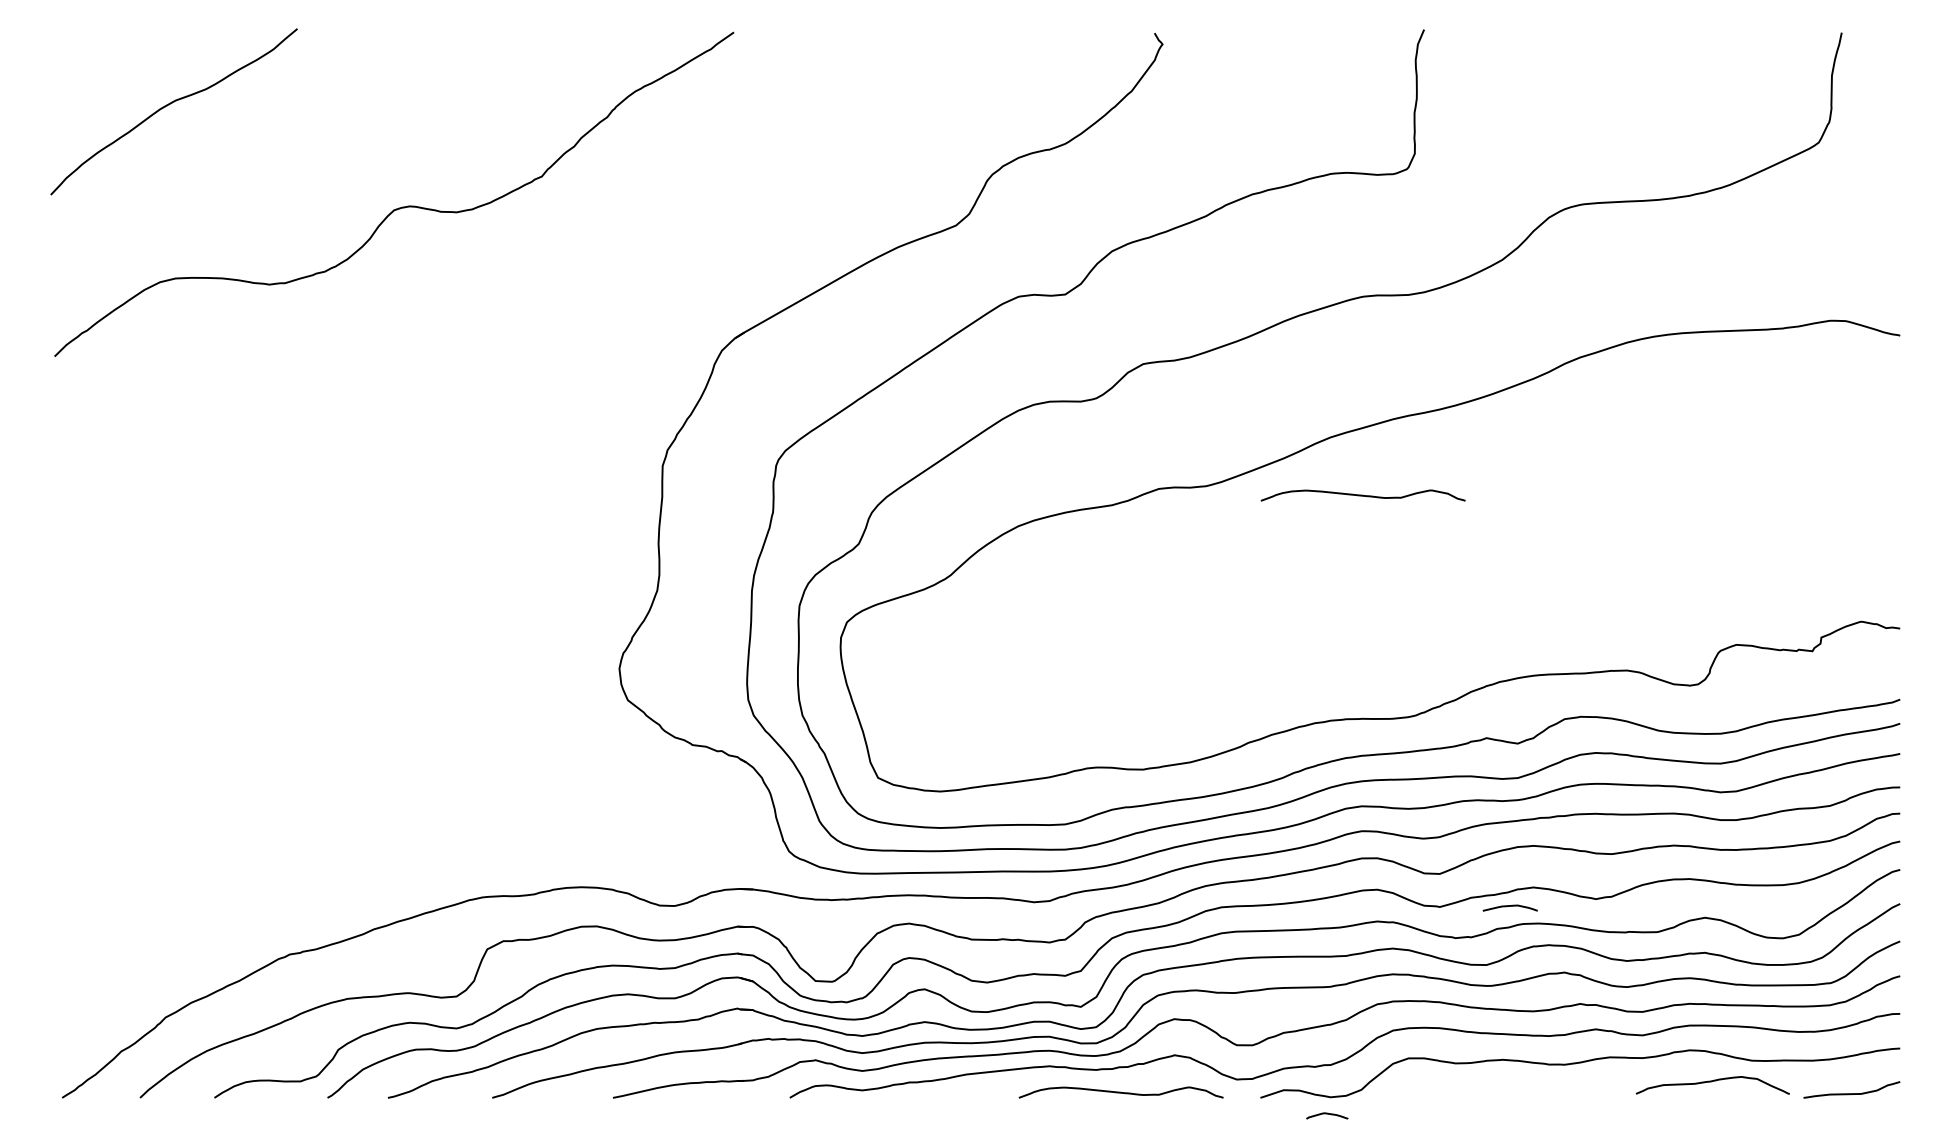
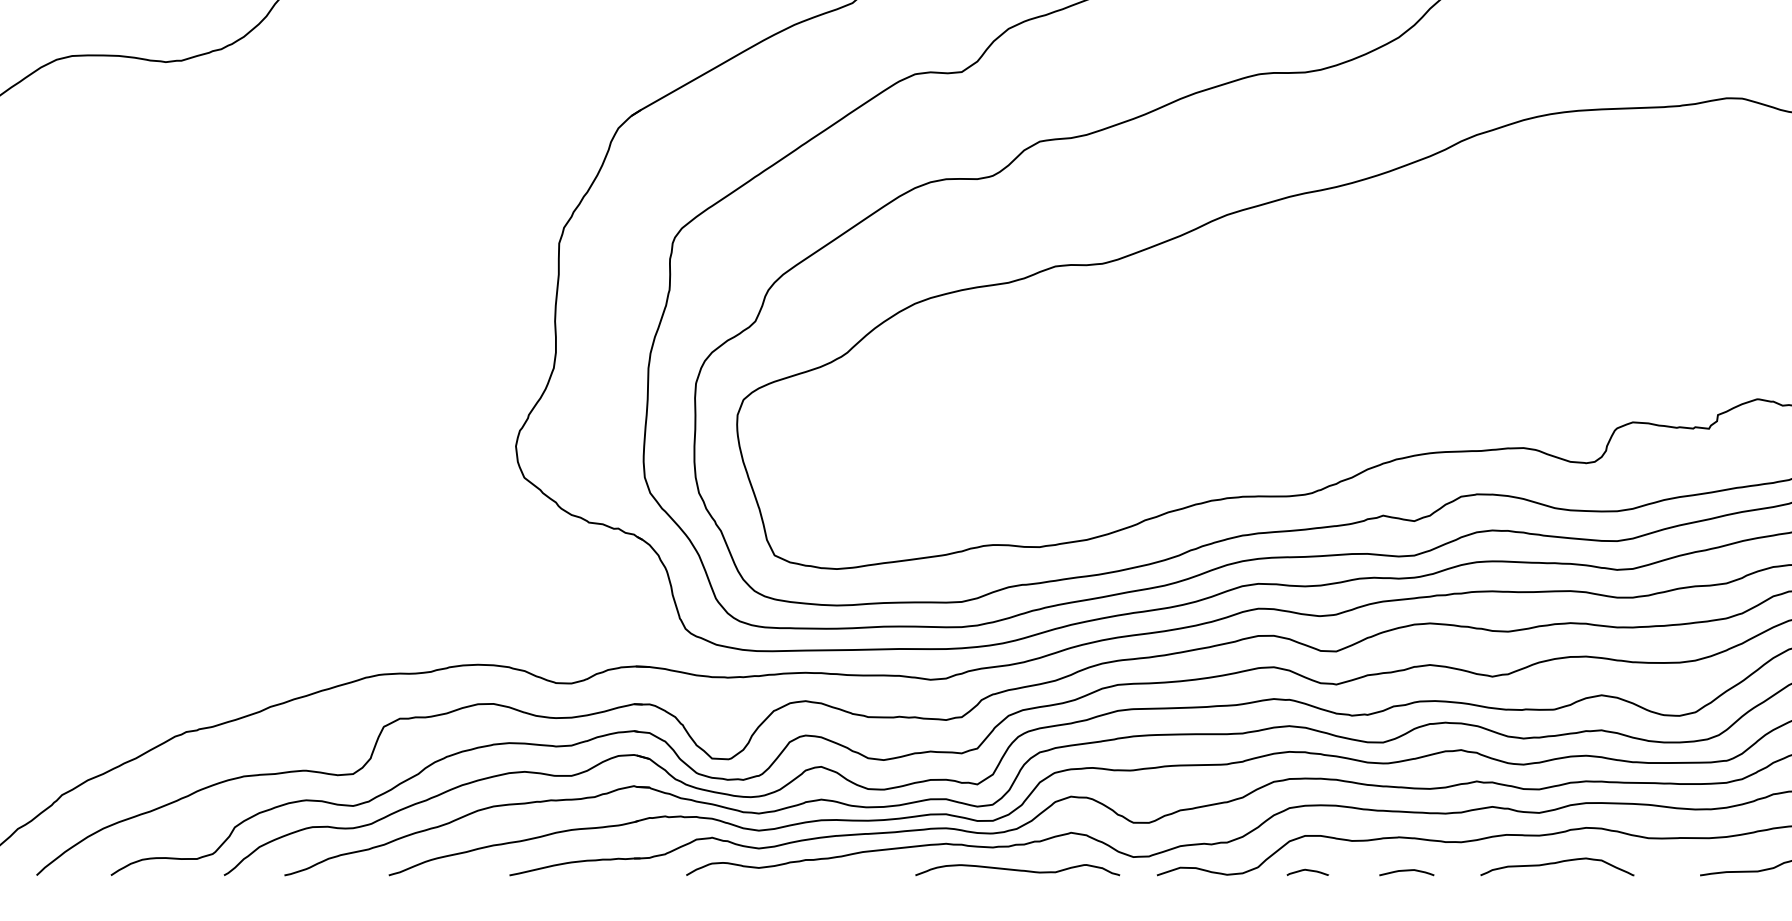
curve: (1362, 495) -> (1259, 273), removed
curve: (1509, 906) -> (1406, 871), moved
curve: (1711, 1082) -> (1556, 864), moved
curve: (1327, 1114) -> (1308, 871), moved

